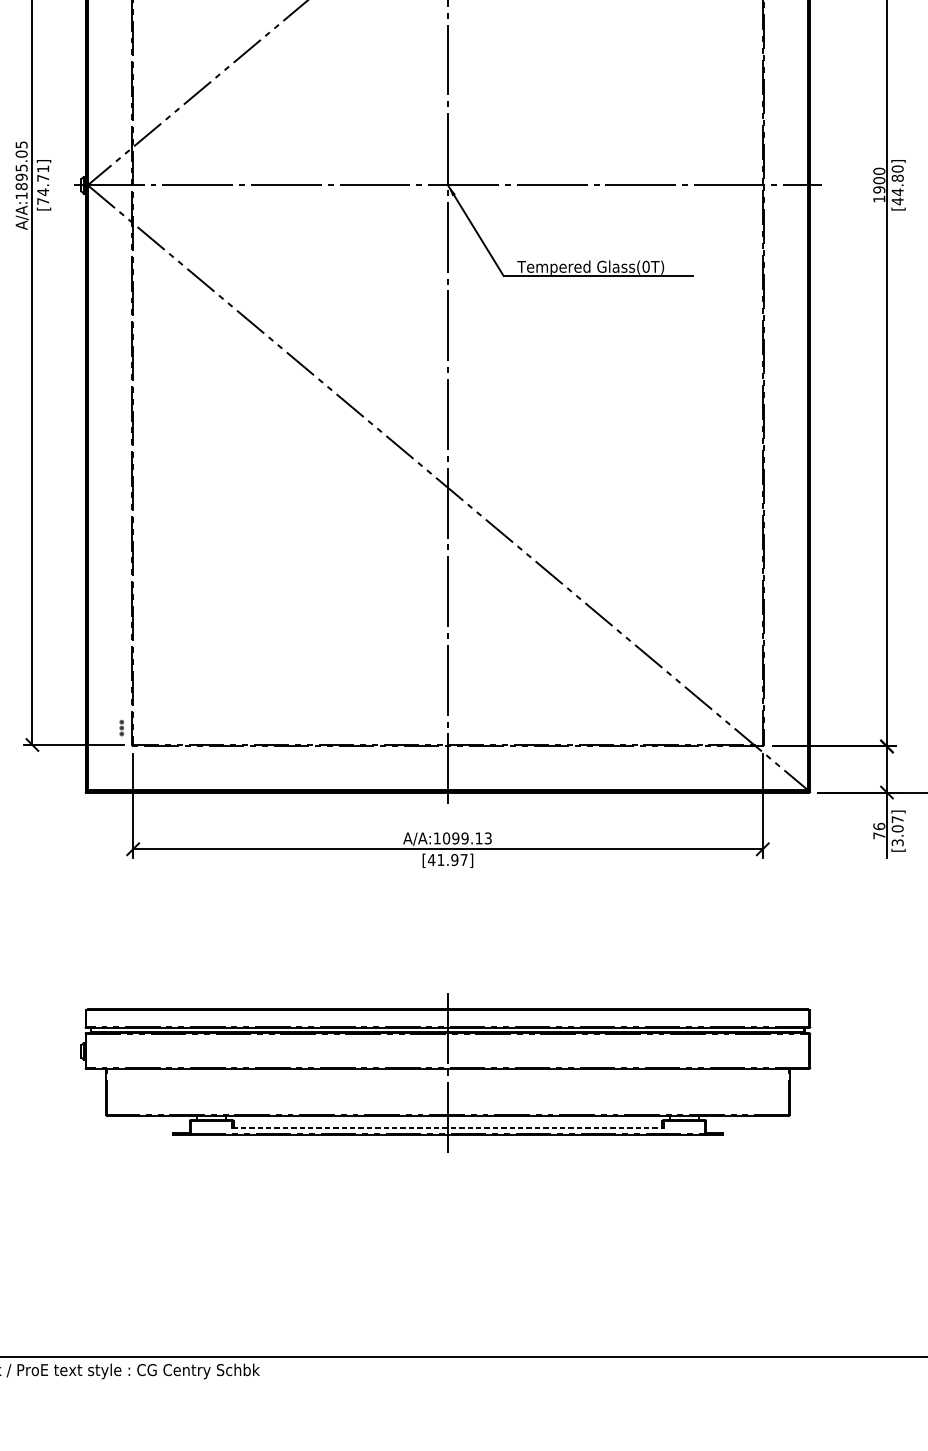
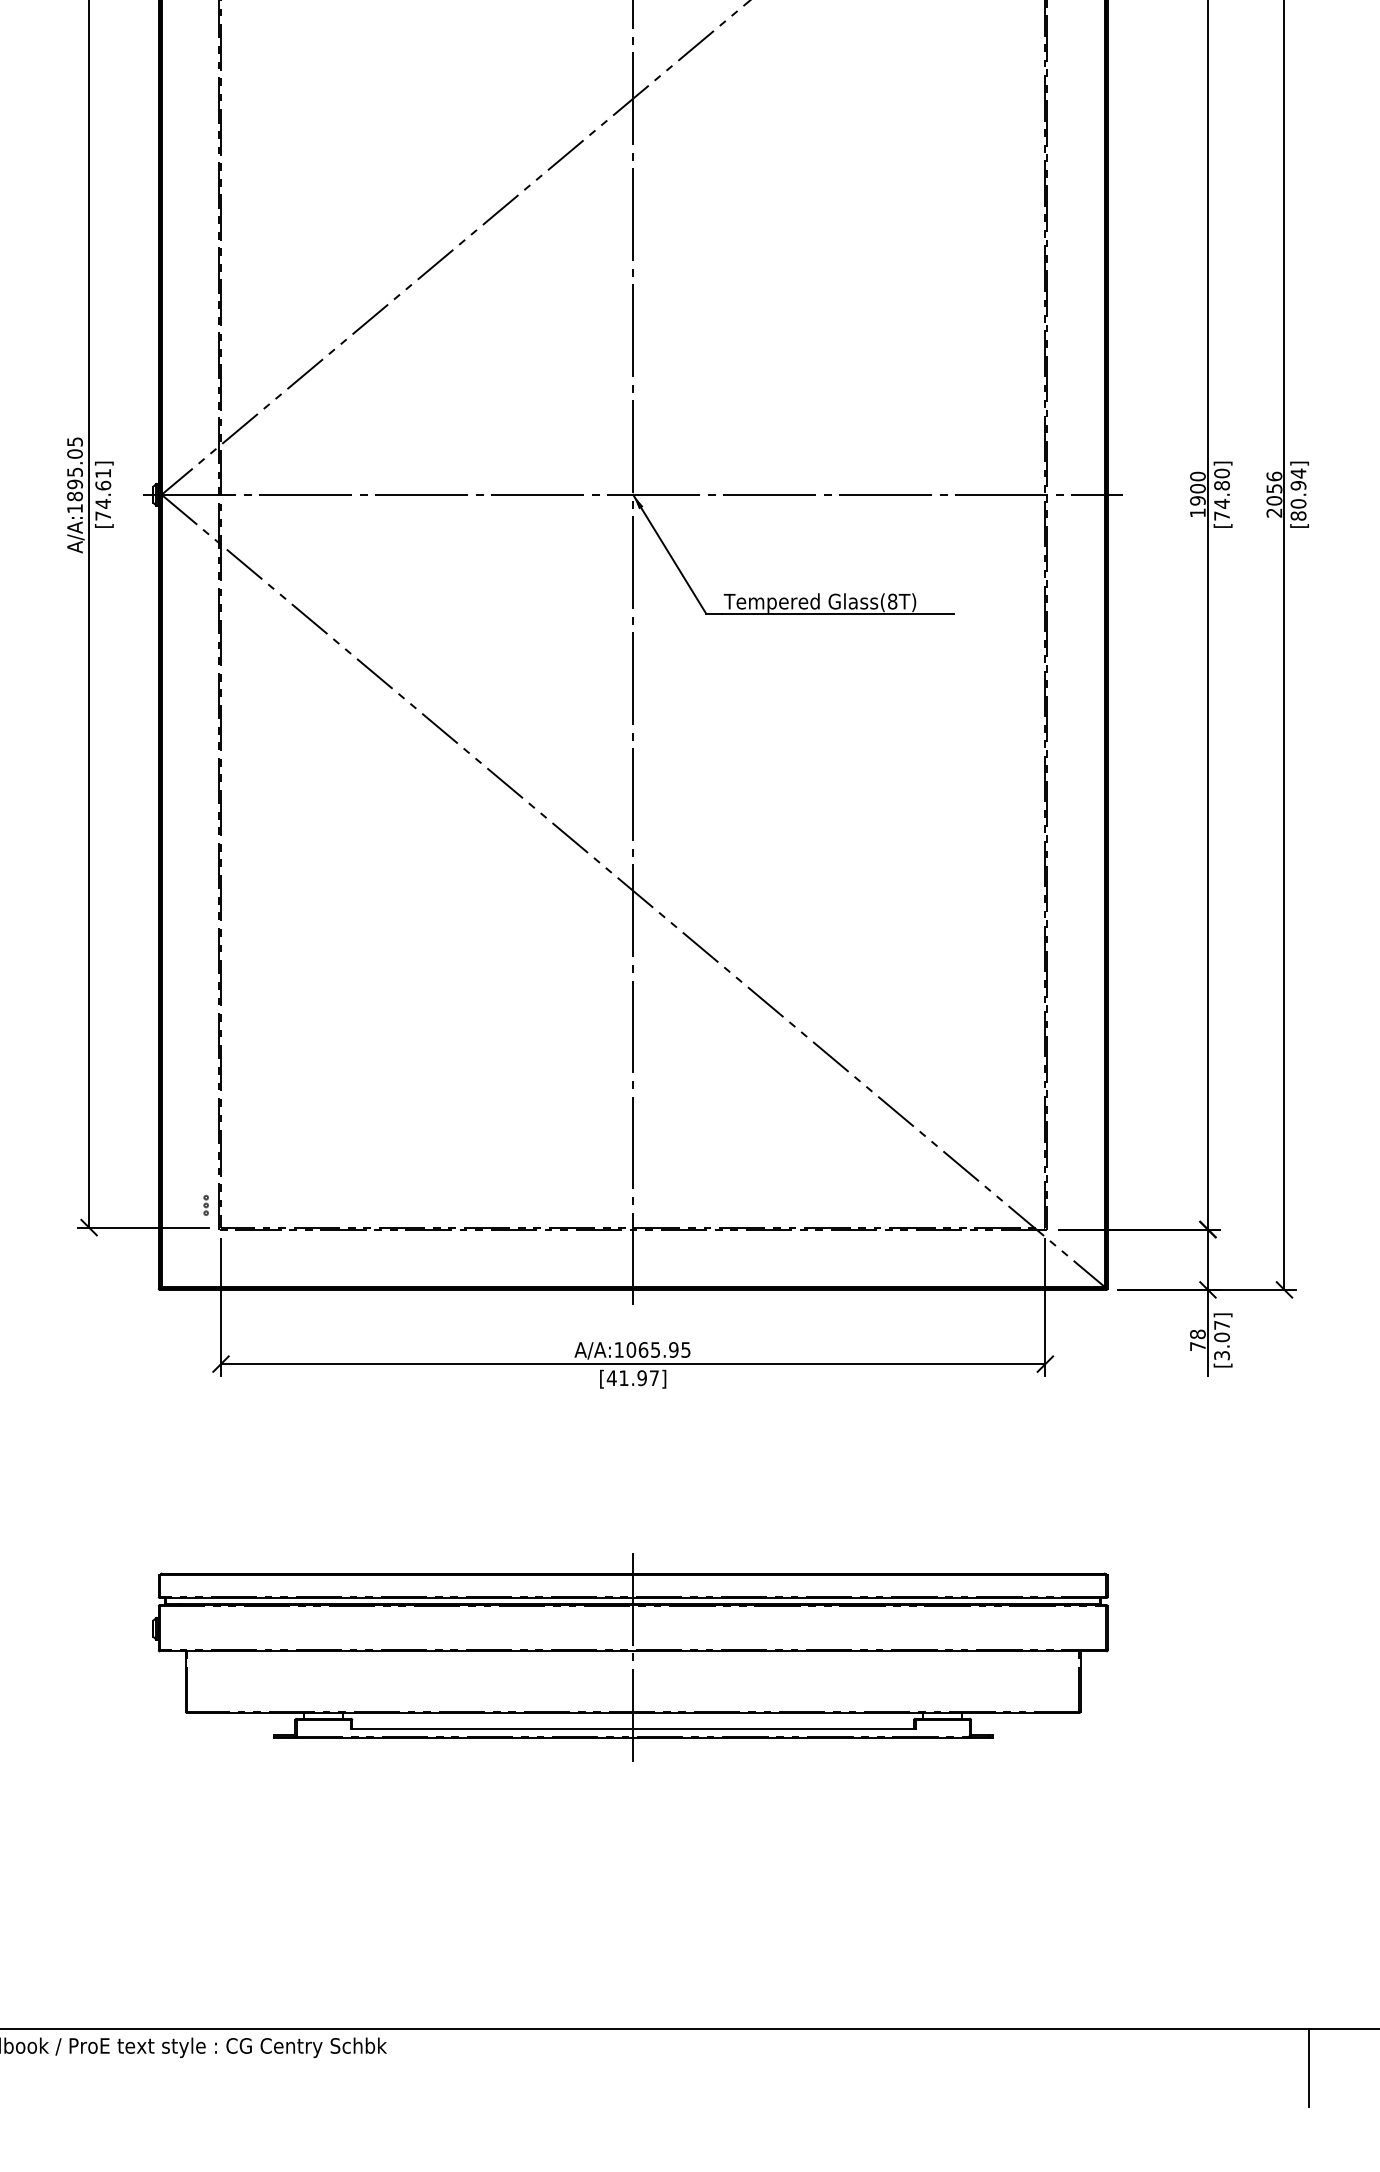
text: (43, 178) -> (103, 485), [74.71] -> [74.61]
text: (897, 201) -> (1221, 516), [44.80] -> [74.80]
text: (646, 266) -> (892, 601), Glass(0T) -> Glass(8T)
text: (878, 826) -> (1197, 1334), 76 -> 78
text: (471, 838) -> (664, 1349), A/A:1099.13 -> A/A:1065.95
line: (448, 1127) -> (633, 1728), dashed -> solid

